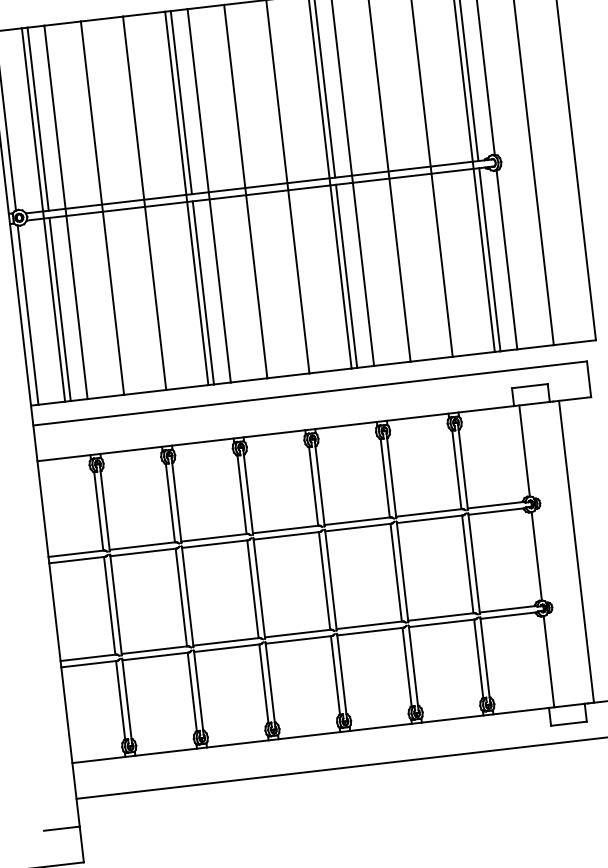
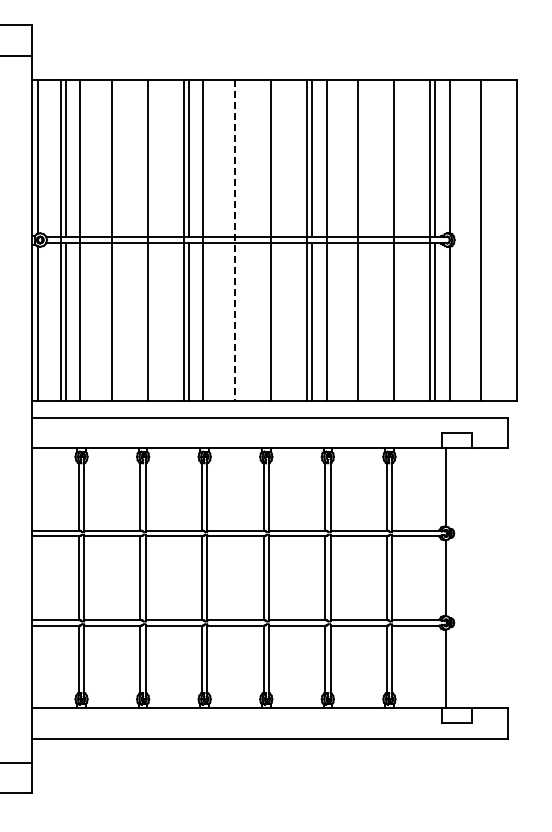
line: (245, 192) -> (234, 240), solid -> dashed
line: (576, 551) -> (480, 577), removed

